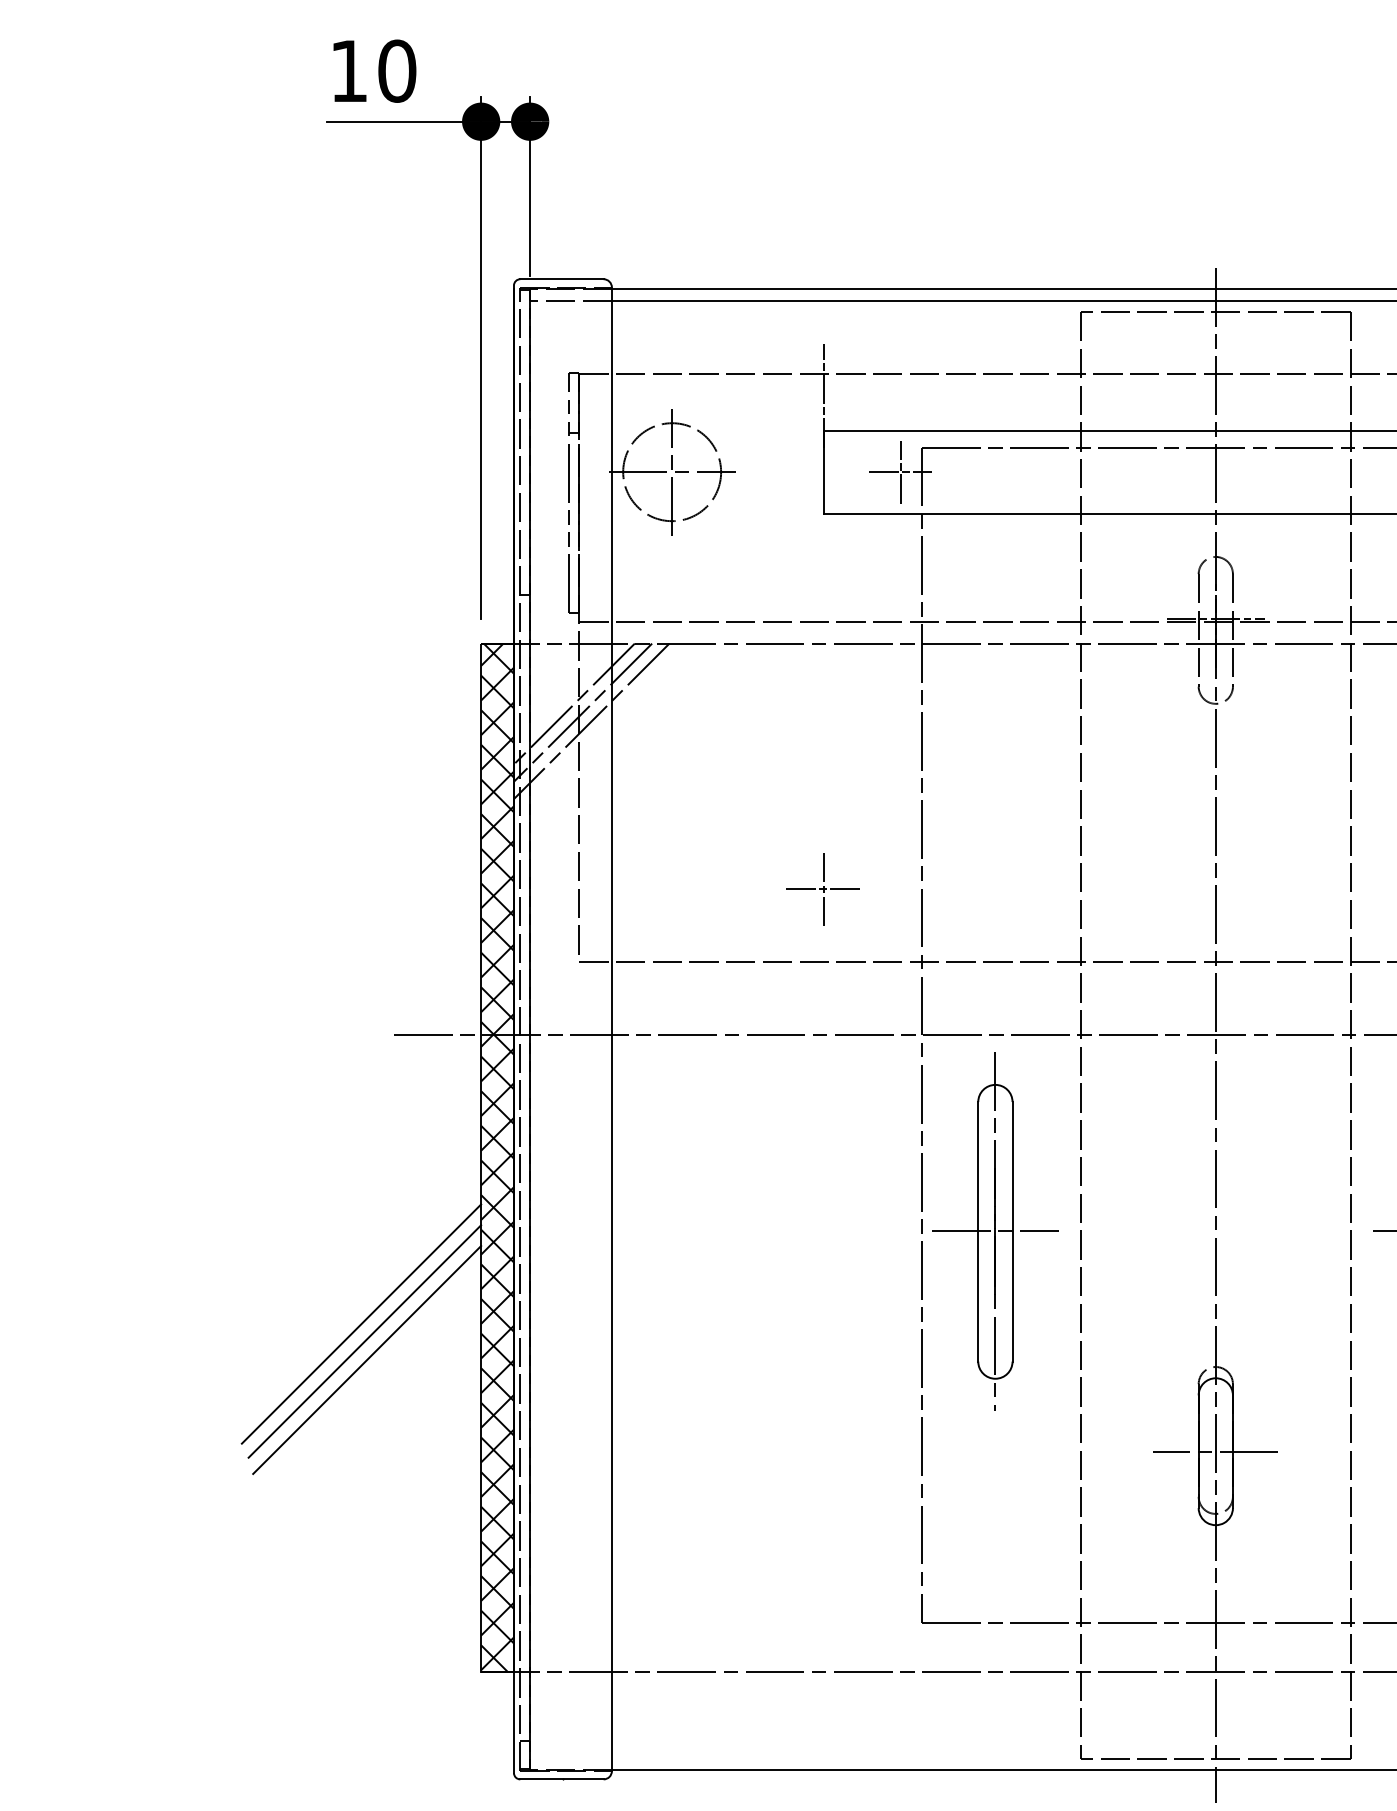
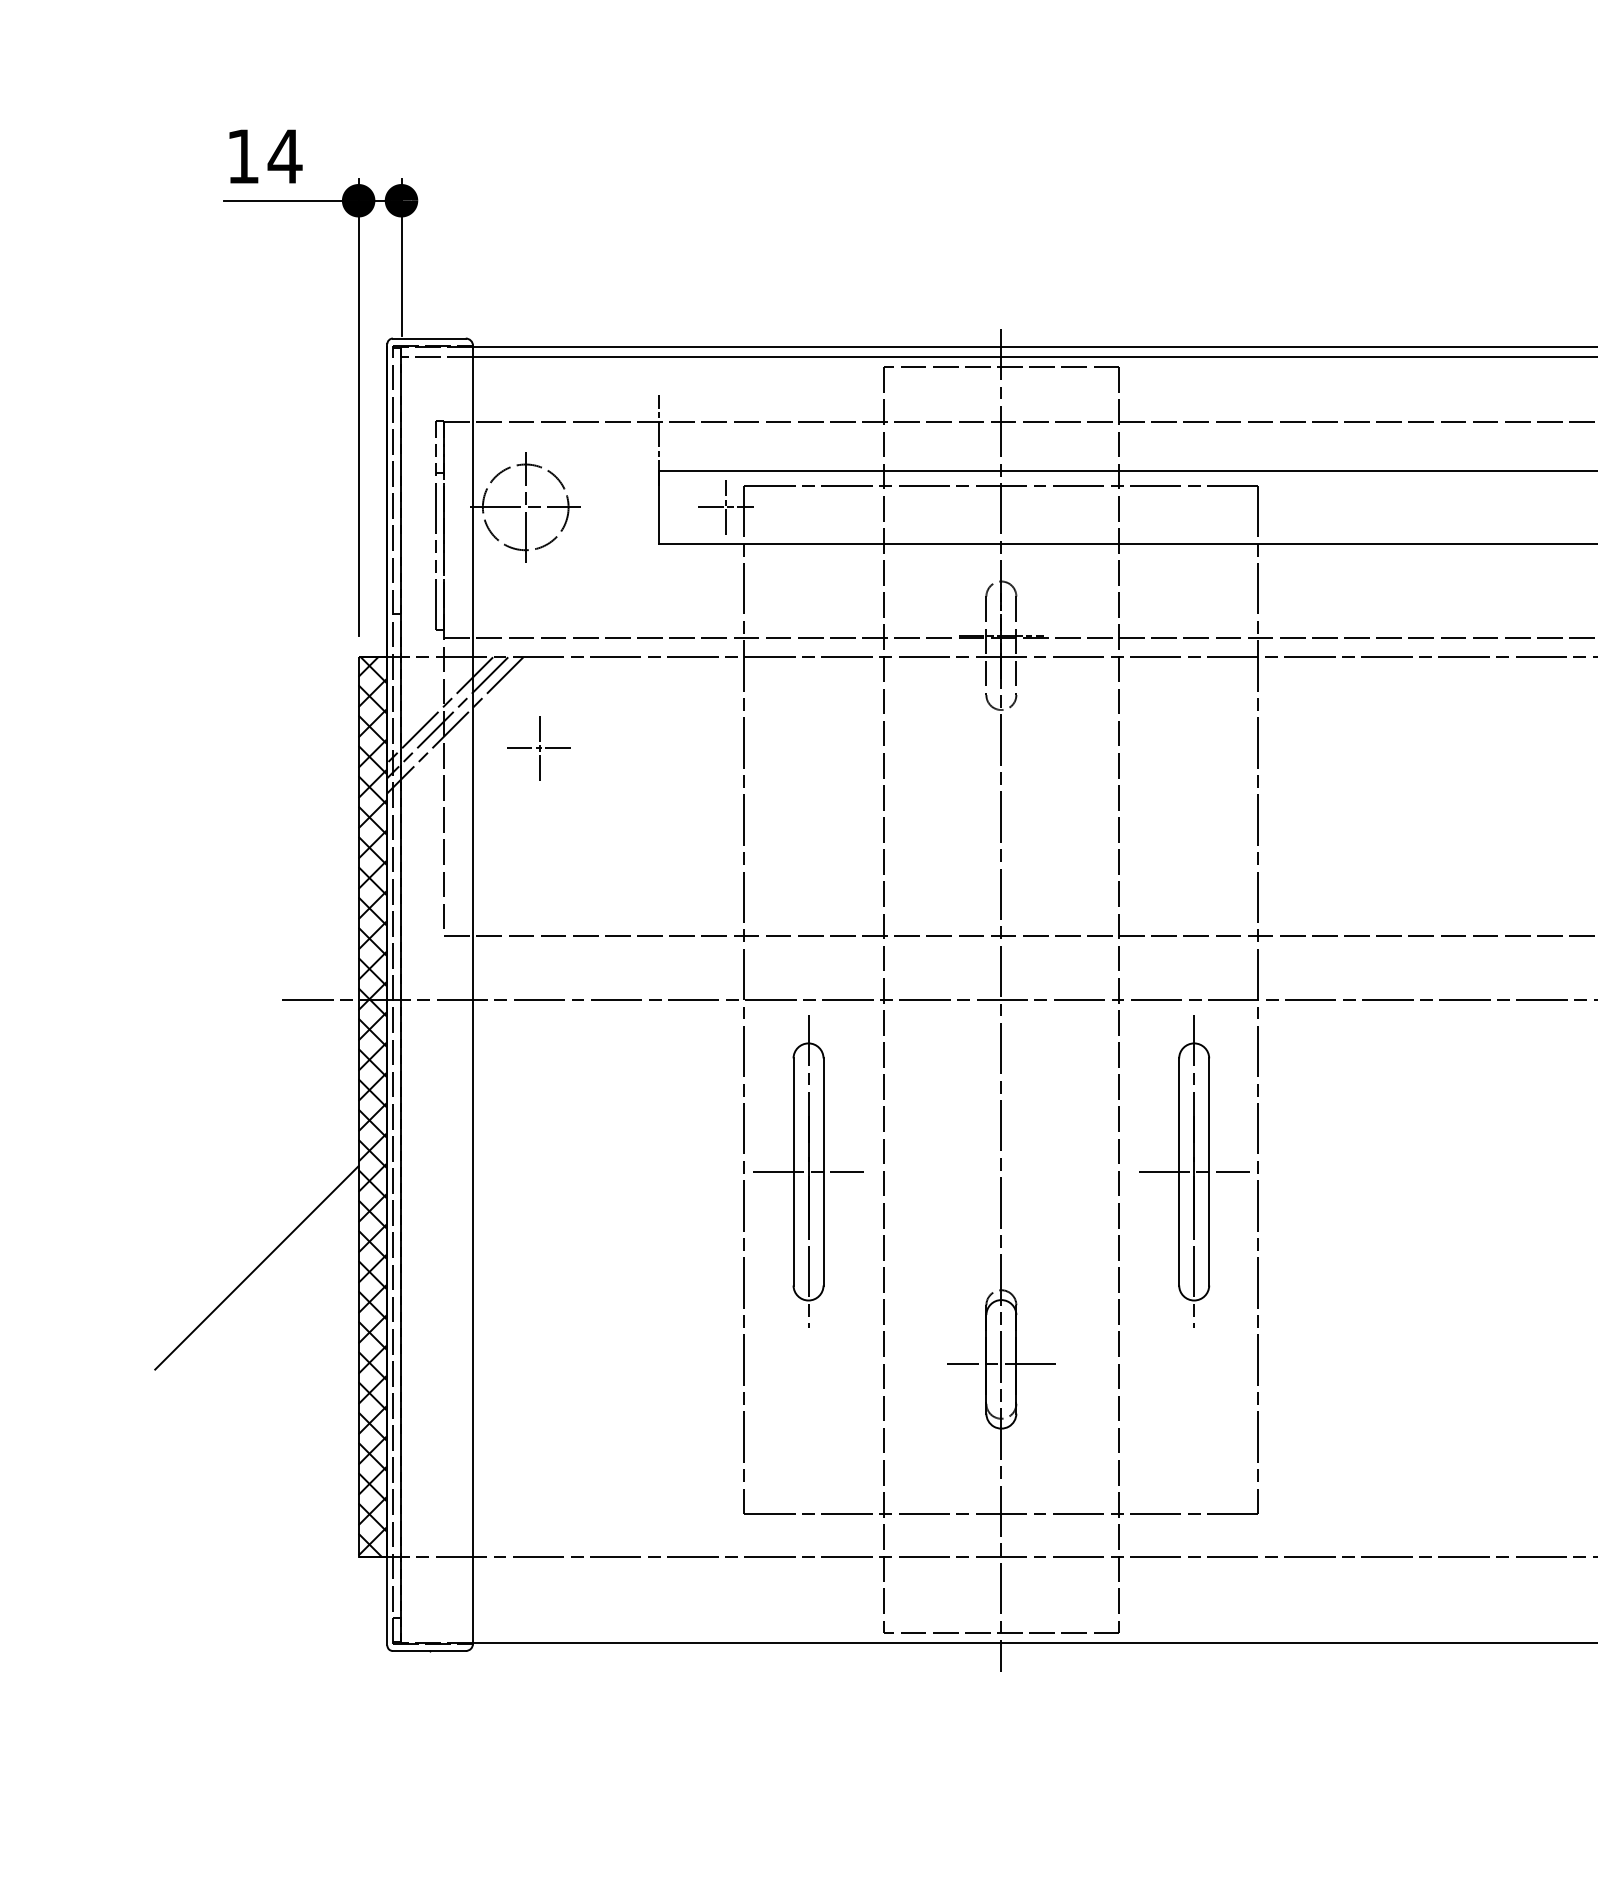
text: (396, 71) -> (284, 156), 10 -> 14
part: (822, 889) -> (538, 748), moved
line: (360, 1323) -> (253, 1252), removed
line: (366, 1359) -> (258, 1283), removed

